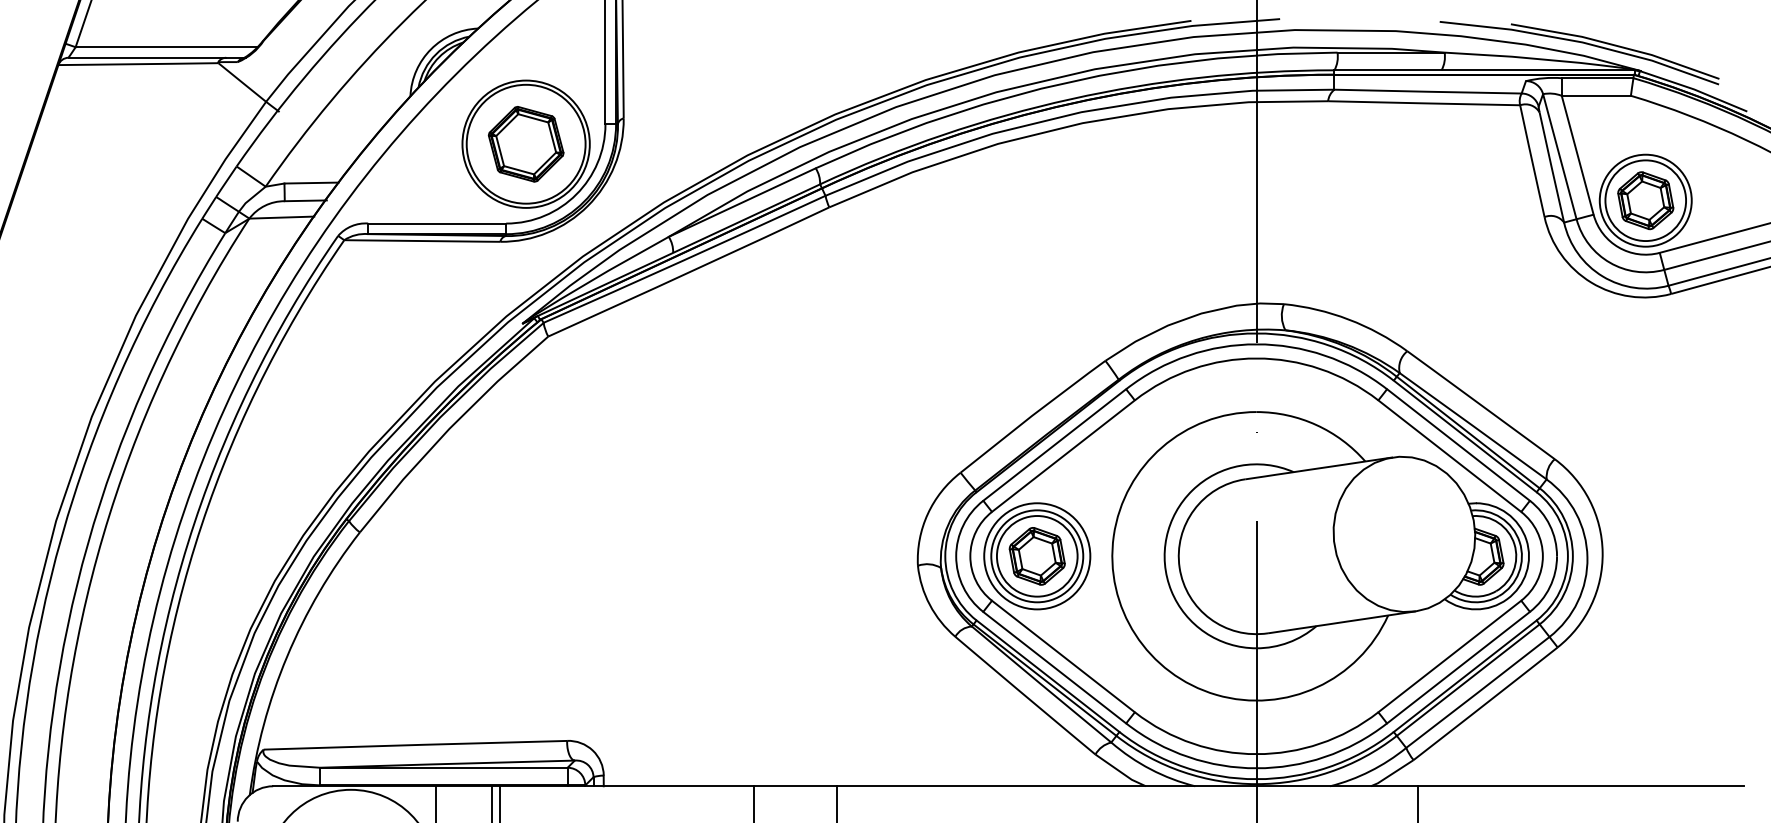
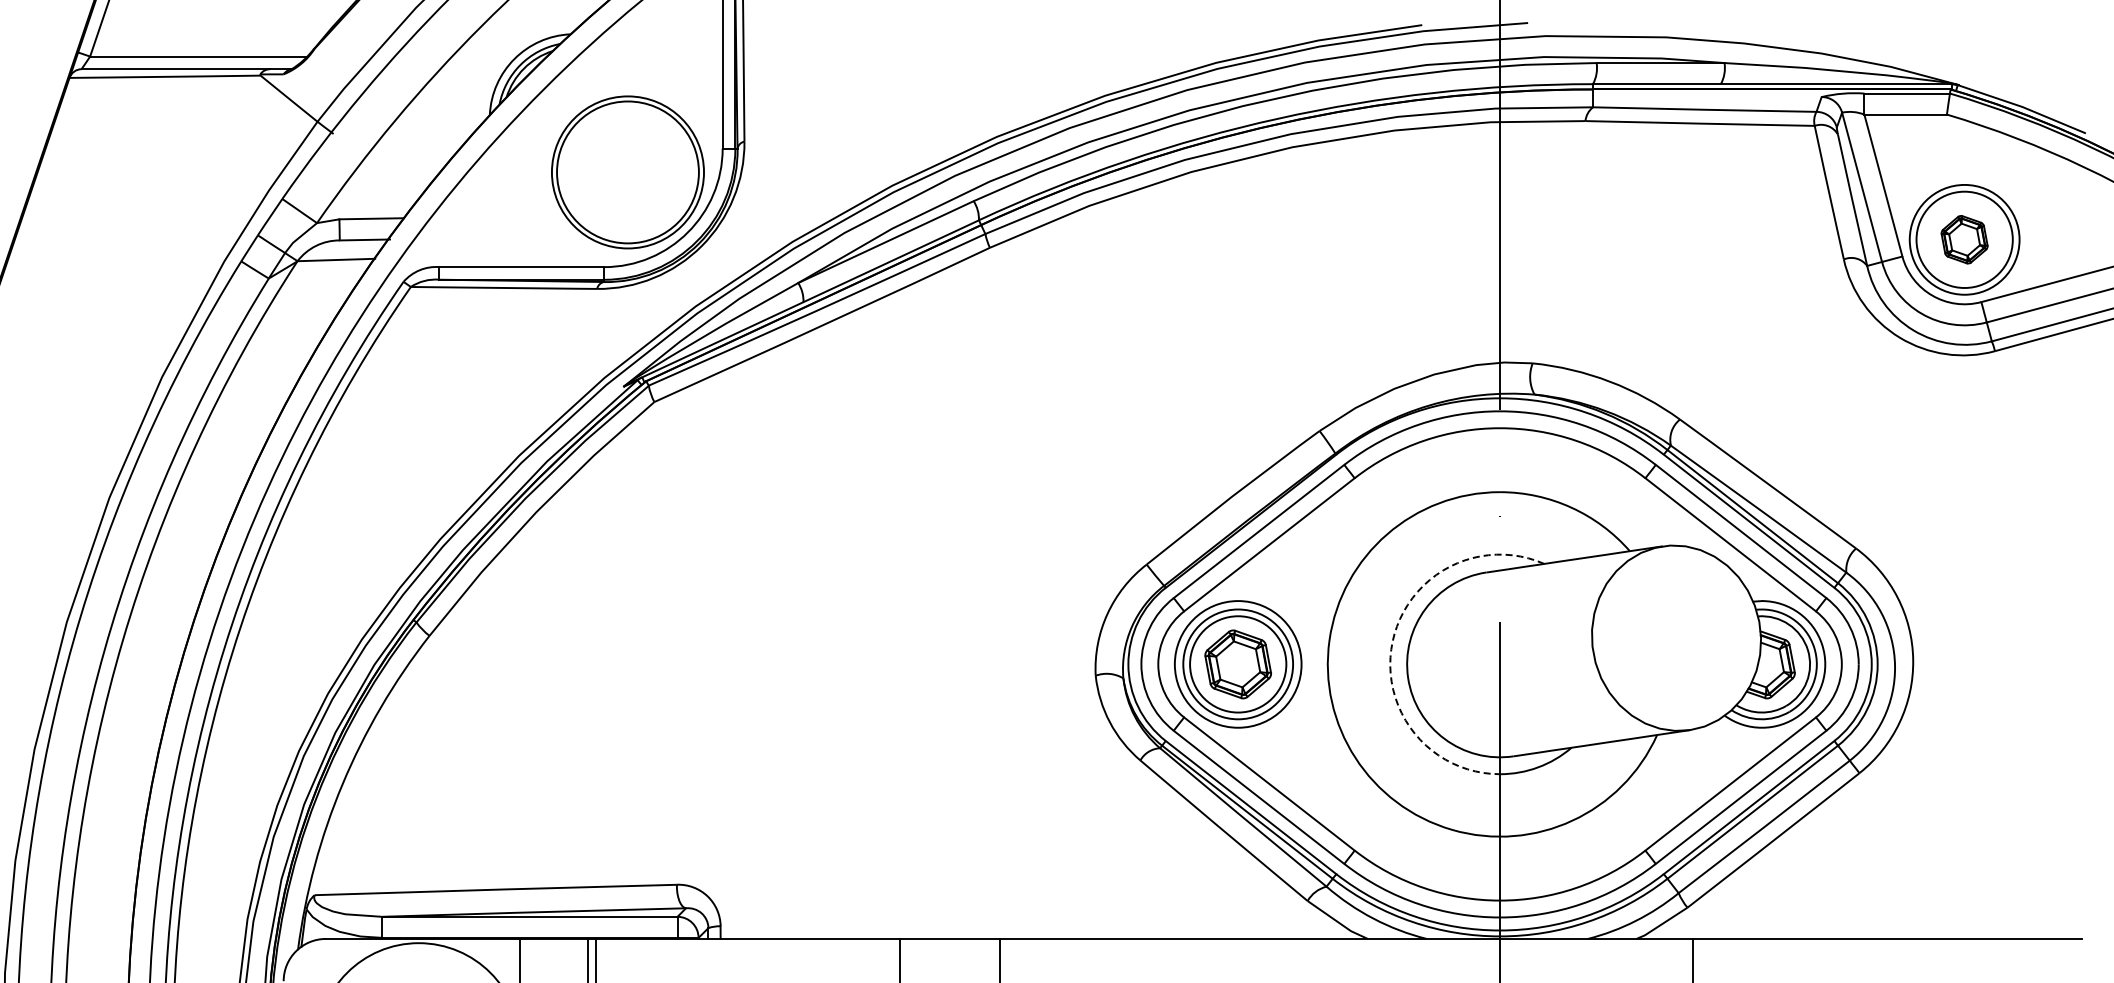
part: (1579, 42) -> (1885, 51), removed
part: (525, 143) -> (627, 171), removed
part: (1645, 200) -> (1964, 239), size x0.7
arc: (1166, 537) -> (1392, 641), solid -> dashed

